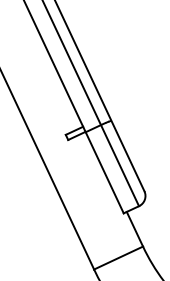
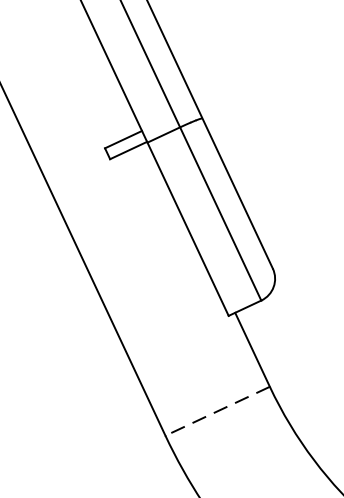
line: (118, 258) -> (217, 412), solid -> dashed

